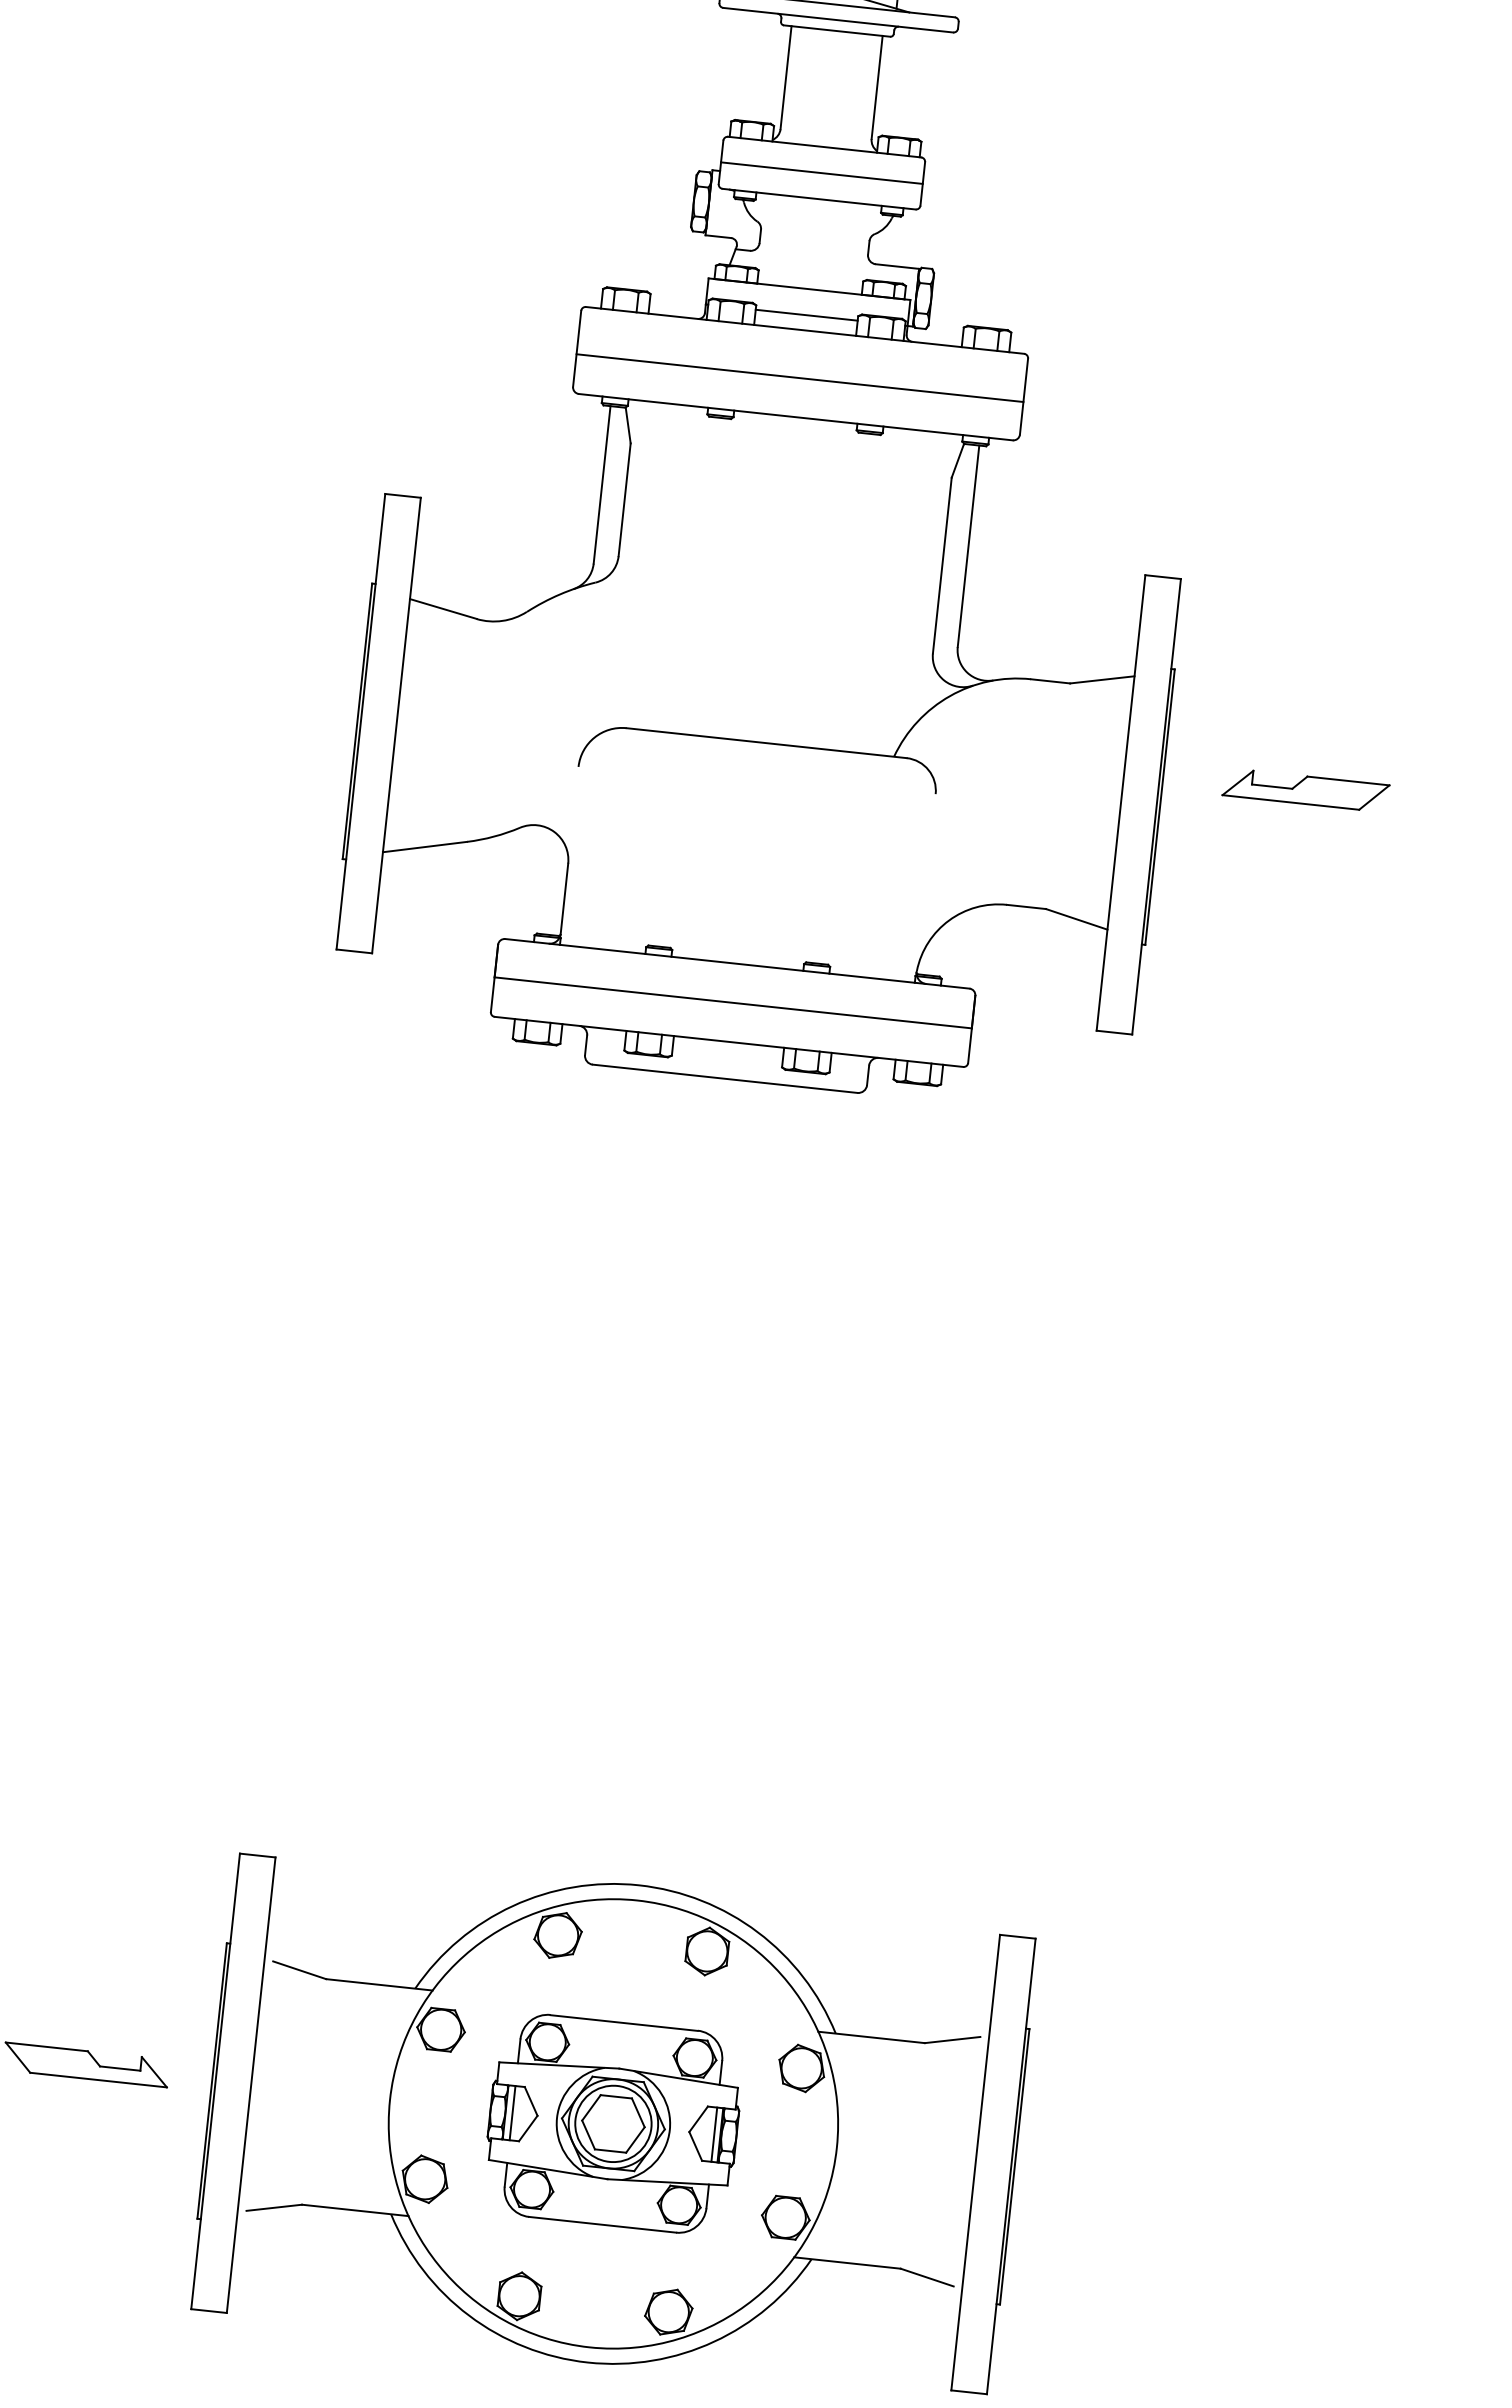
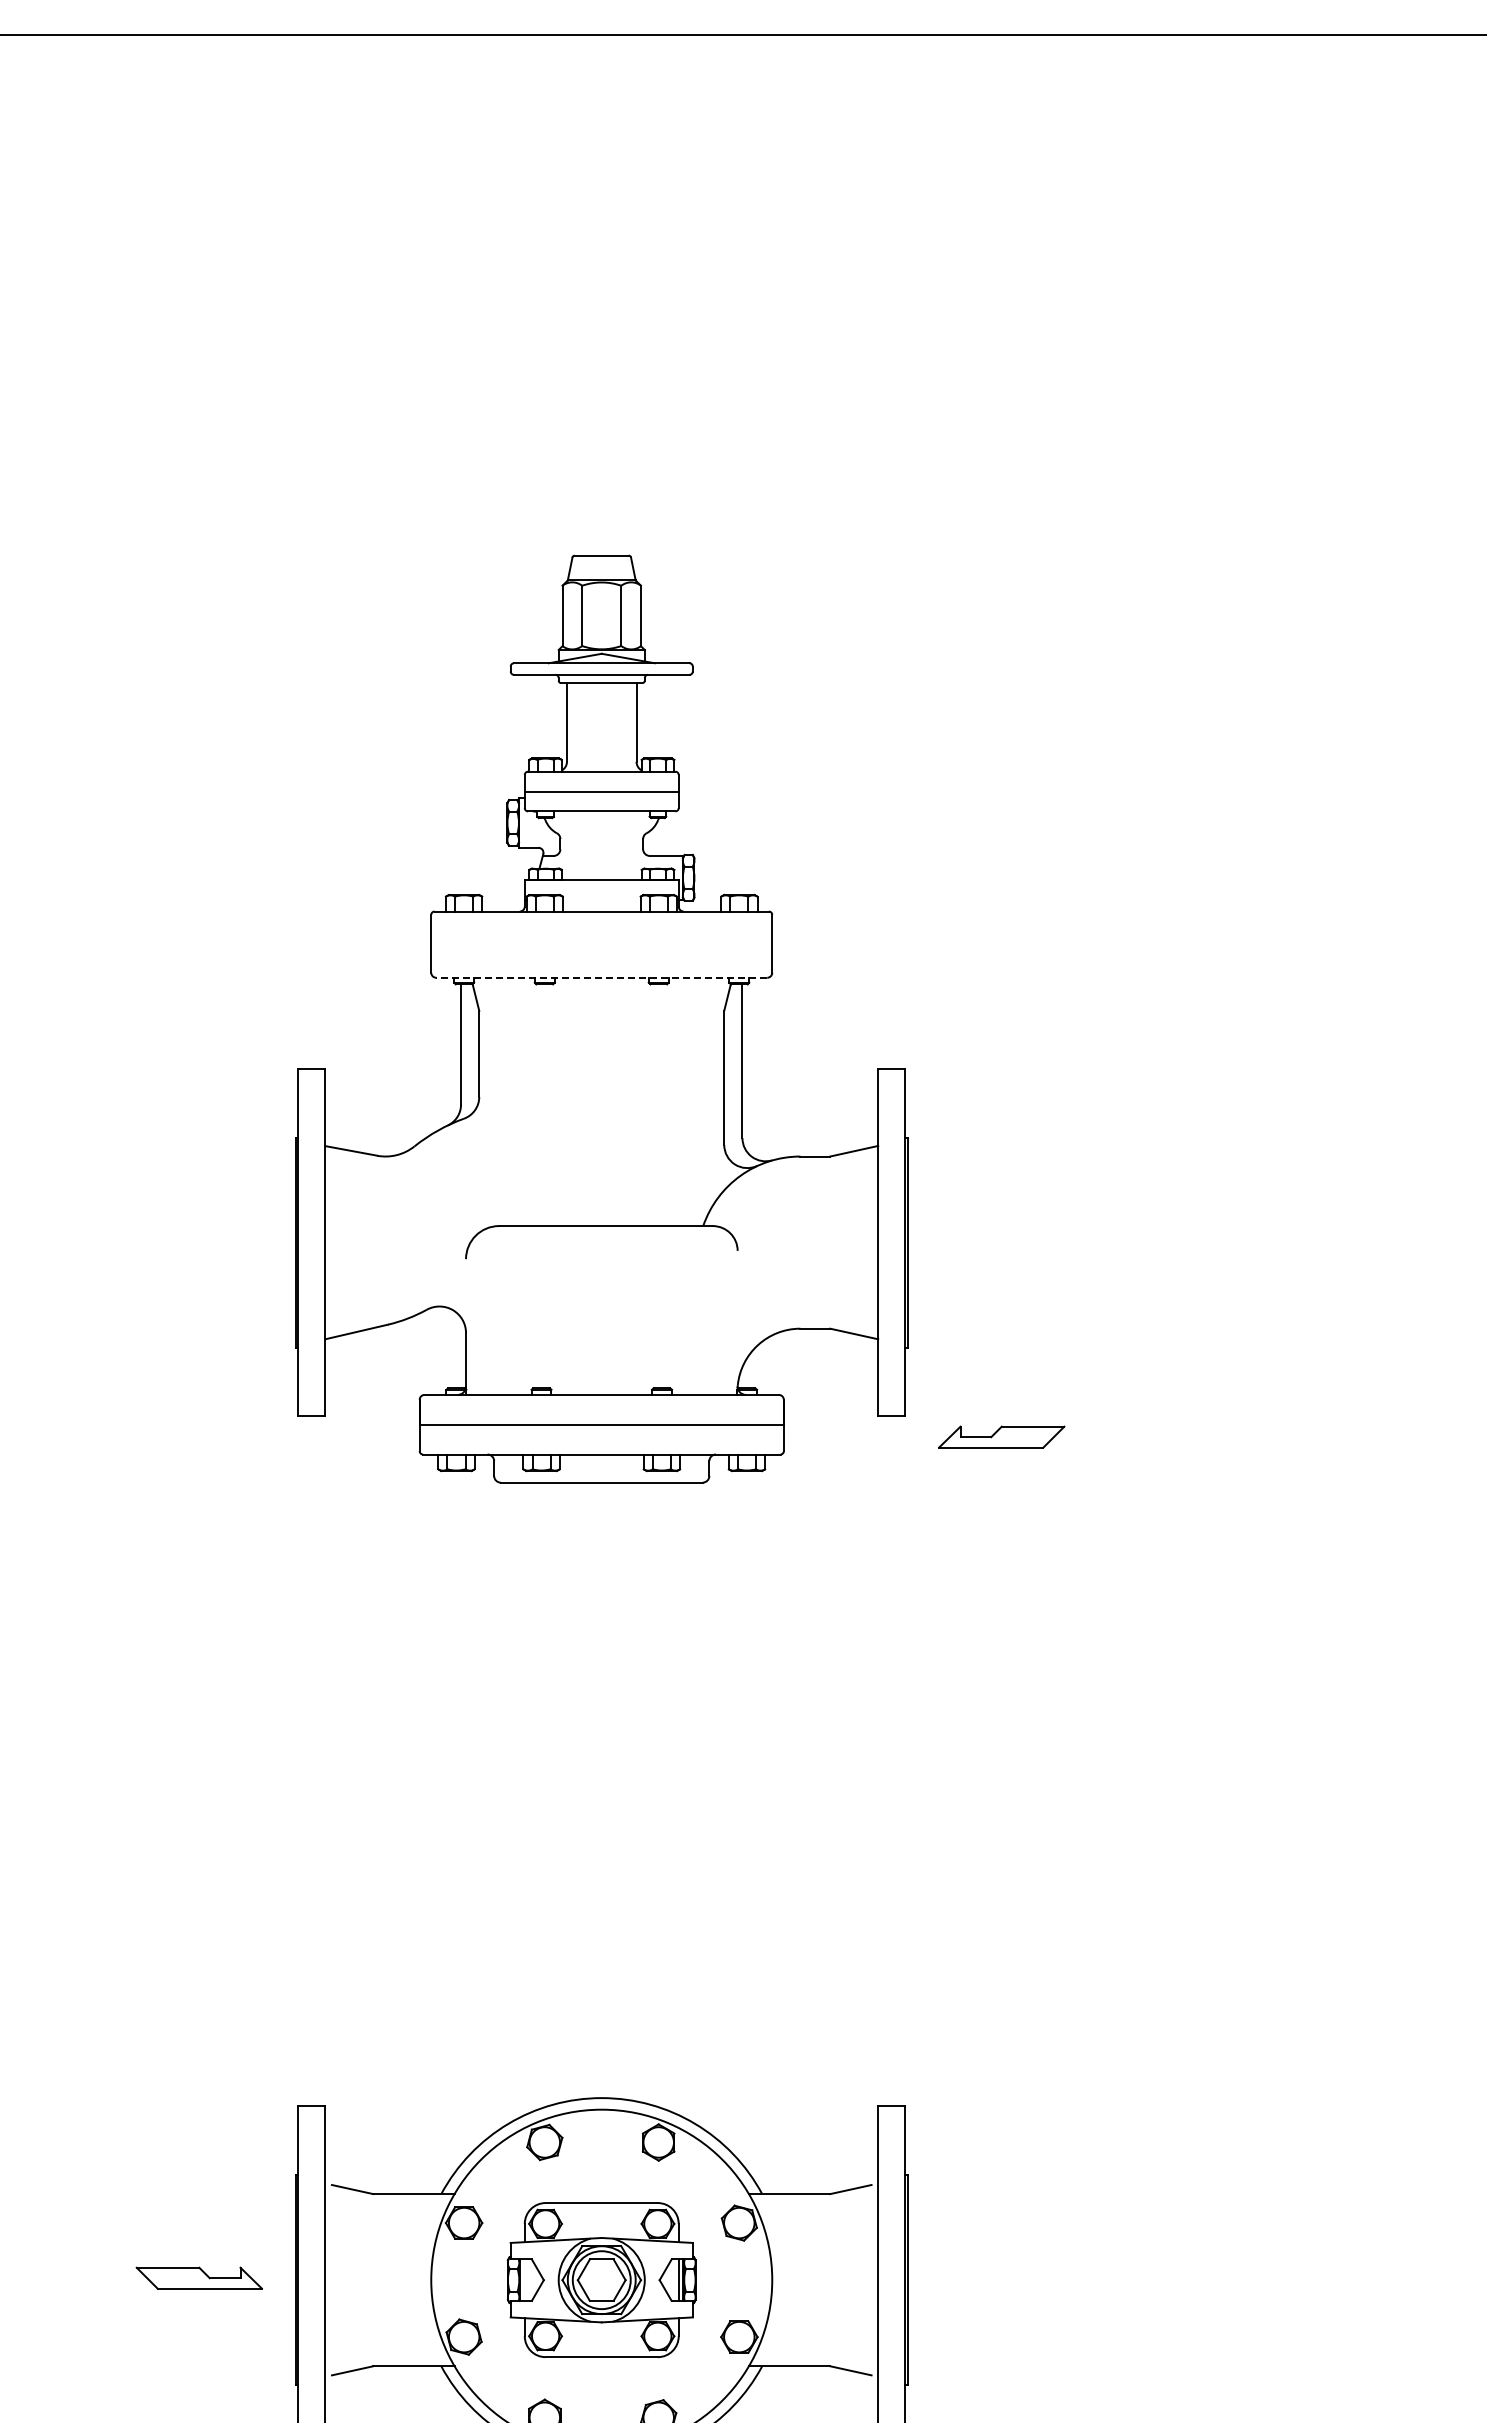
line: (806, 314) -> (601, 899), removed
line: (799, 377) -> (601, 947), removed
line: (795, 416) -> (601, 977), solid -> dashed
part: (1305, 789) -> (1001, 1436), moved
line: (512, 2112) -> (524, 2279), removed

